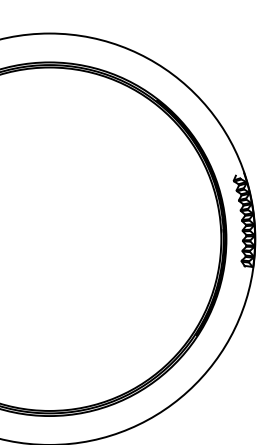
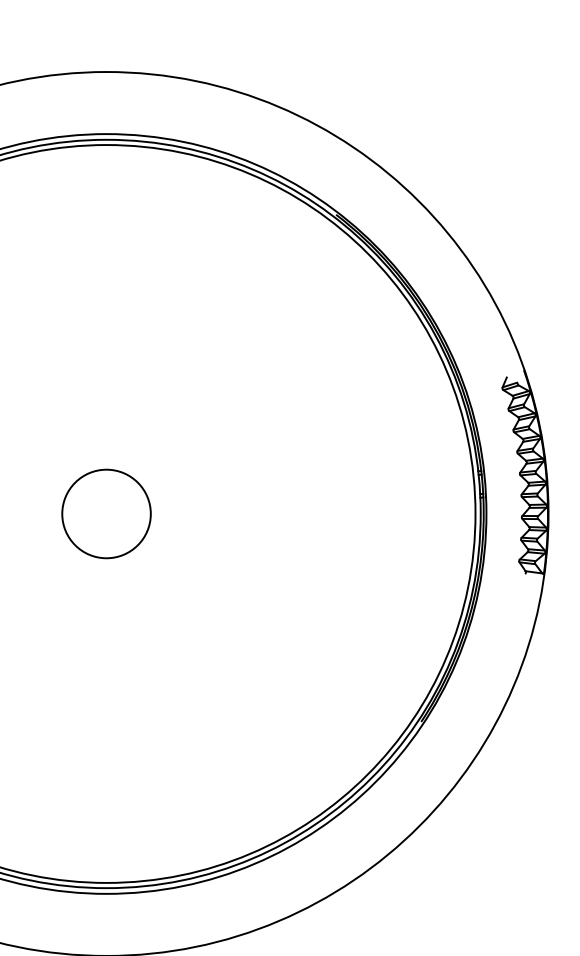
circle: (49, 238) -> (106, 512), added

